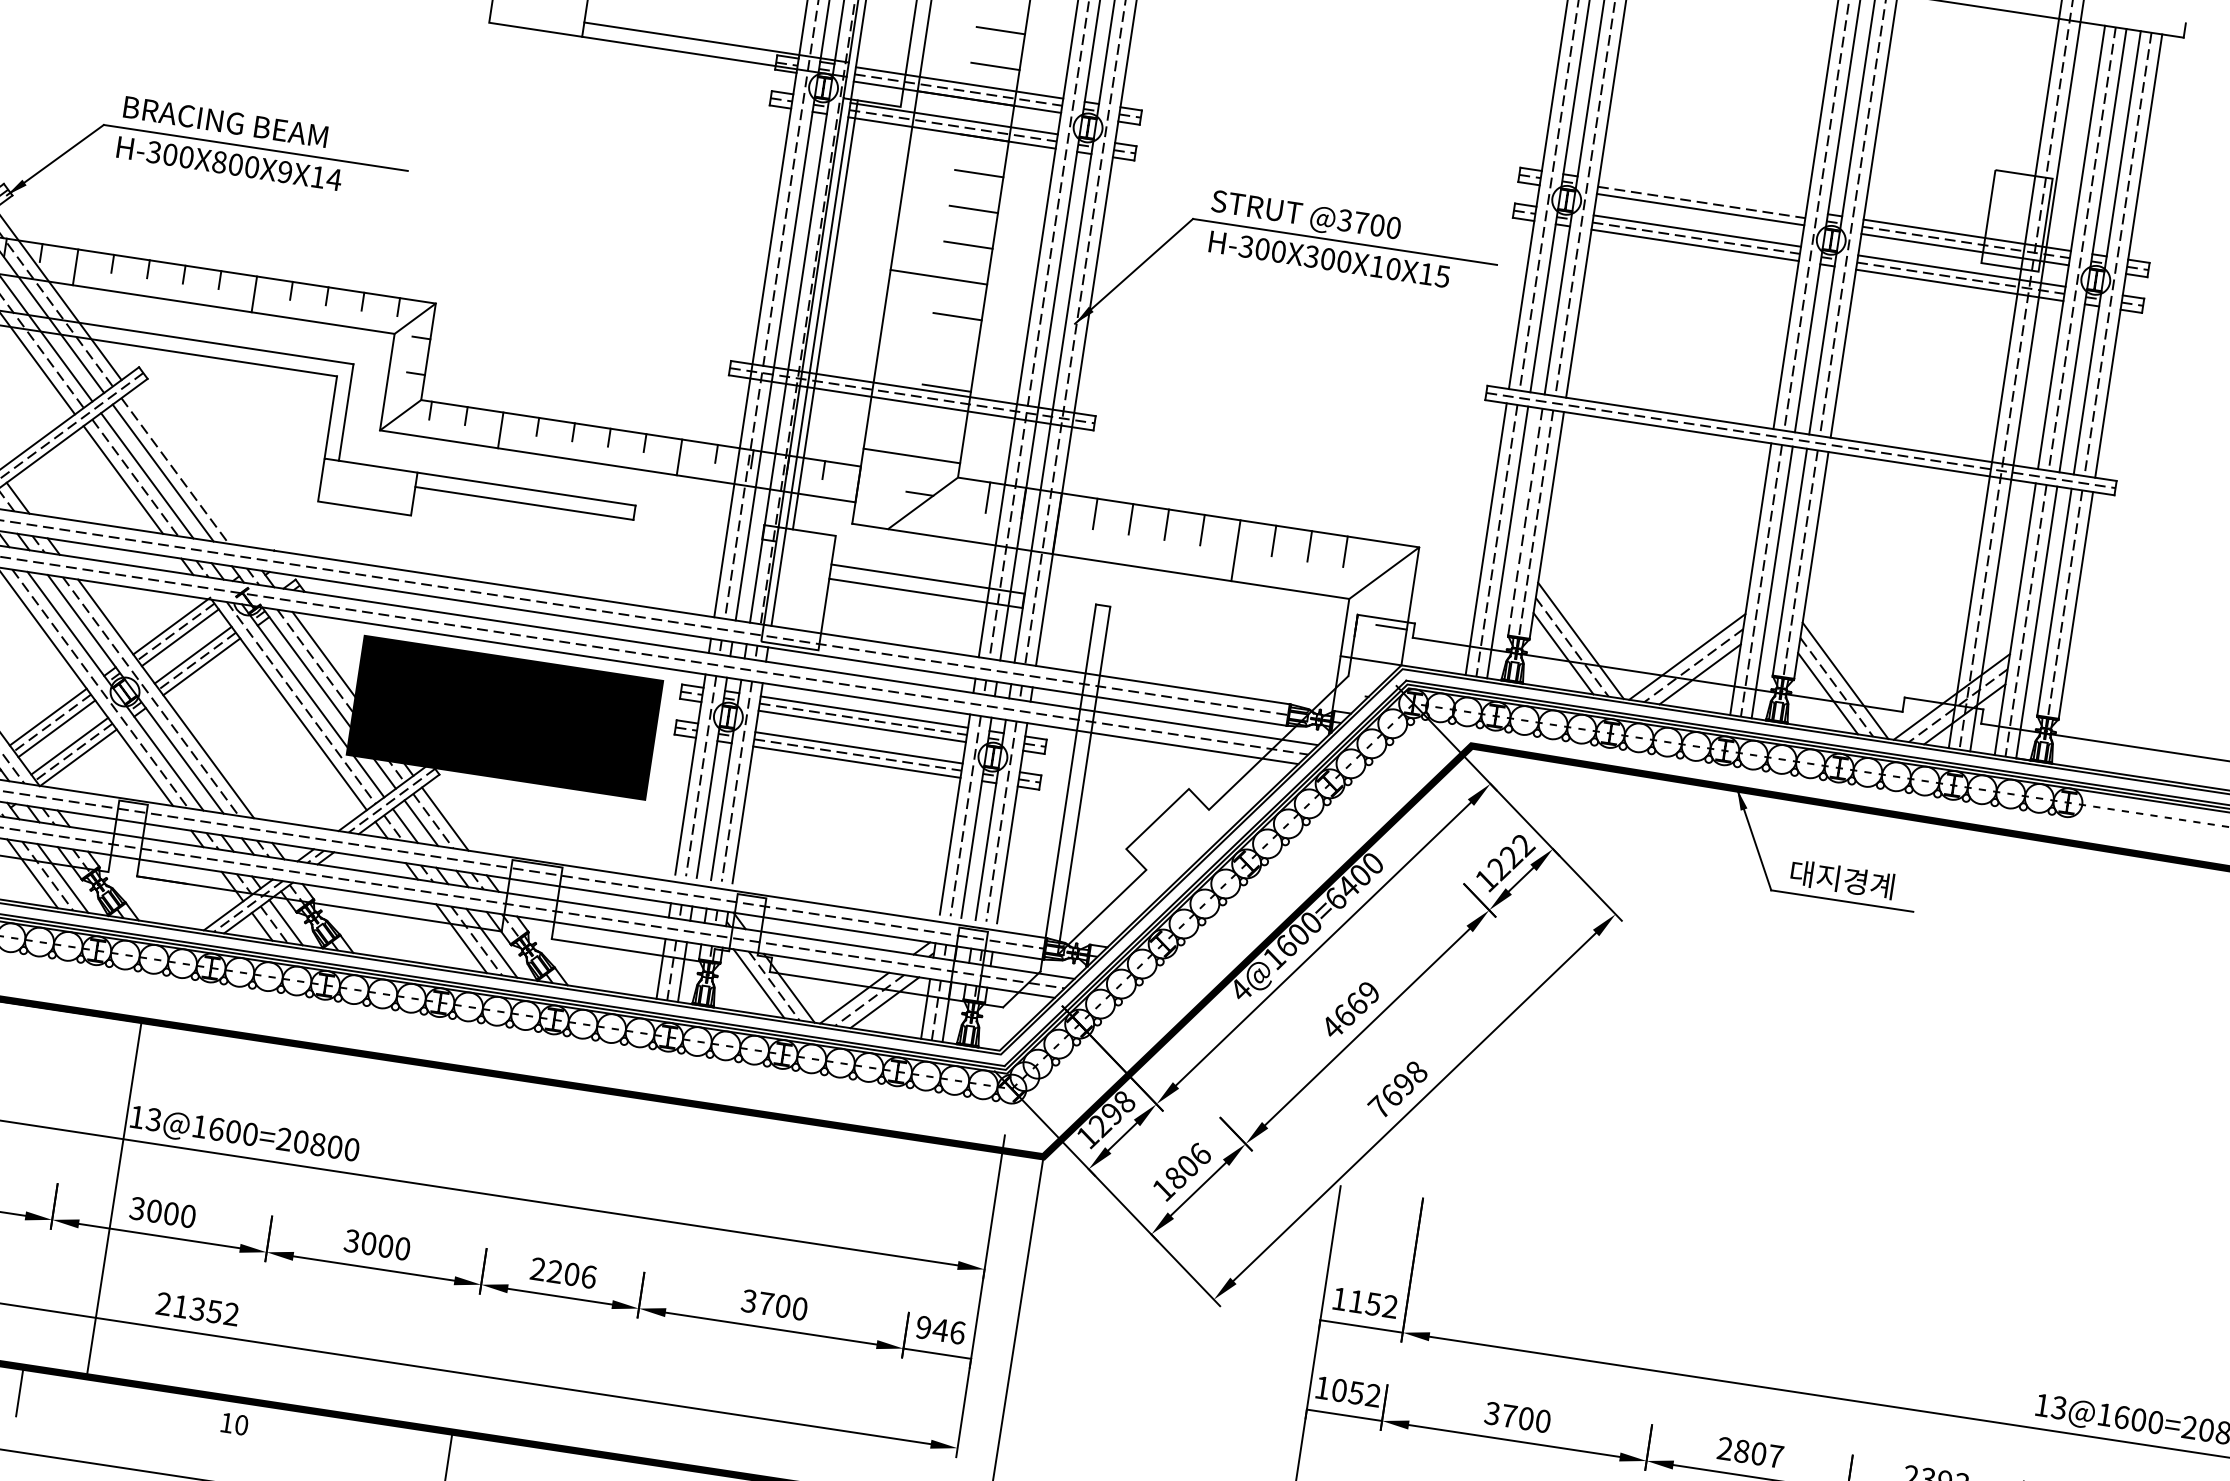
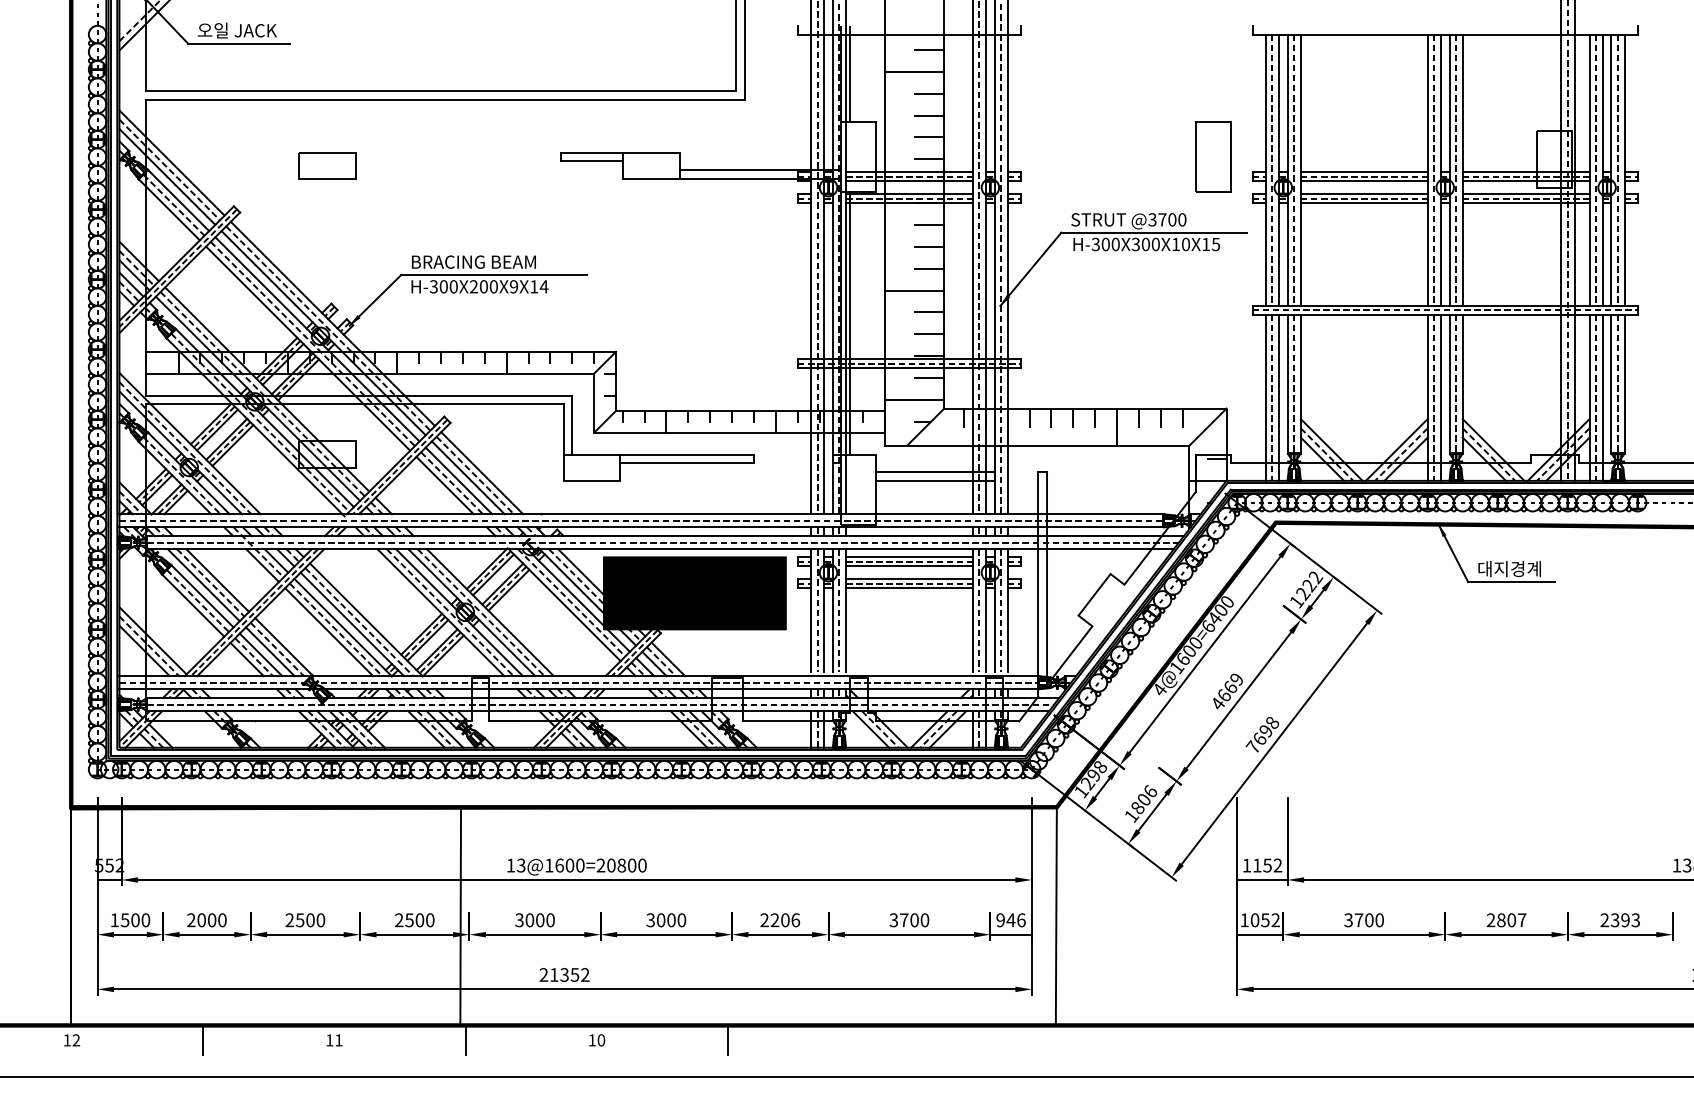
part: (1460, 132) -> (1213, 156), added
text: (218, 161) -> (473, 286), H-300X800X9X14 -> H-300X200X9X14
line: (1701, 195) -> (1363, 172), added
line: (952, 352) -> (929, 334), added
line: (941, 424) -> (929, 378), added
line: (187, 469) -> (482, 473), added
line: (1524, 522) -> (1287, 384), dashed -> solid
line: (113, 1198) -> (460, 916), moved

